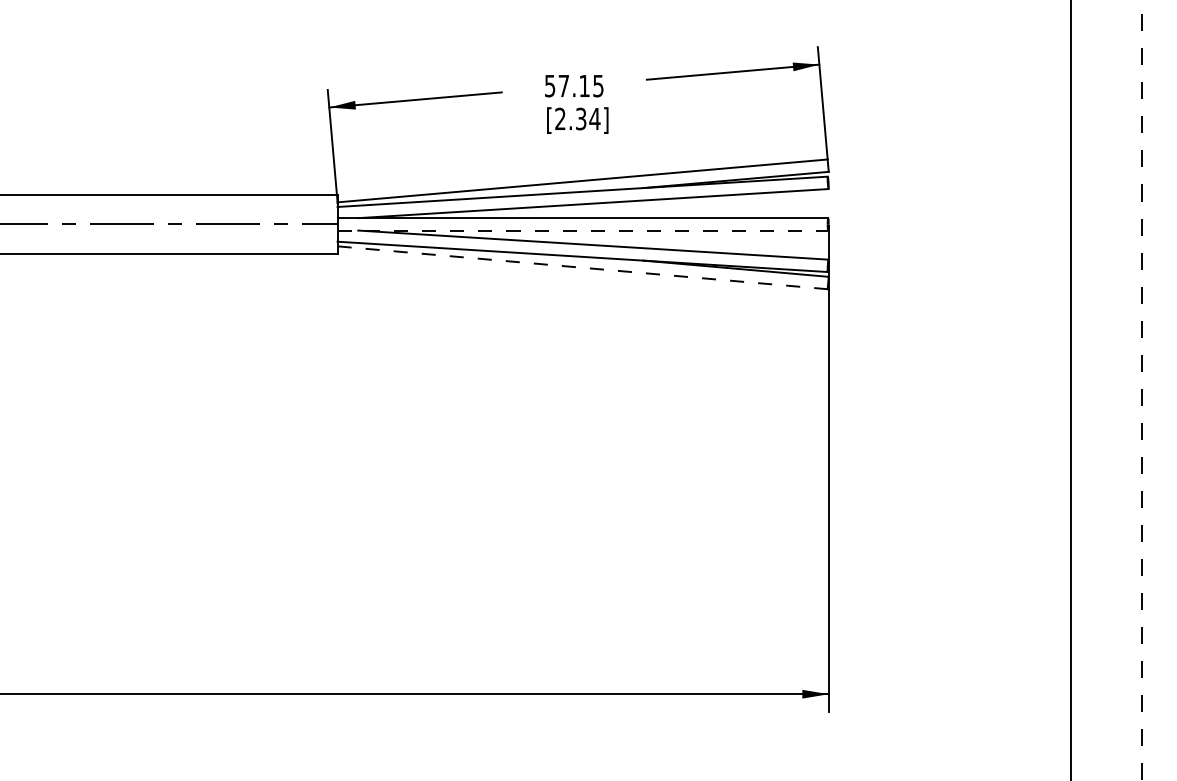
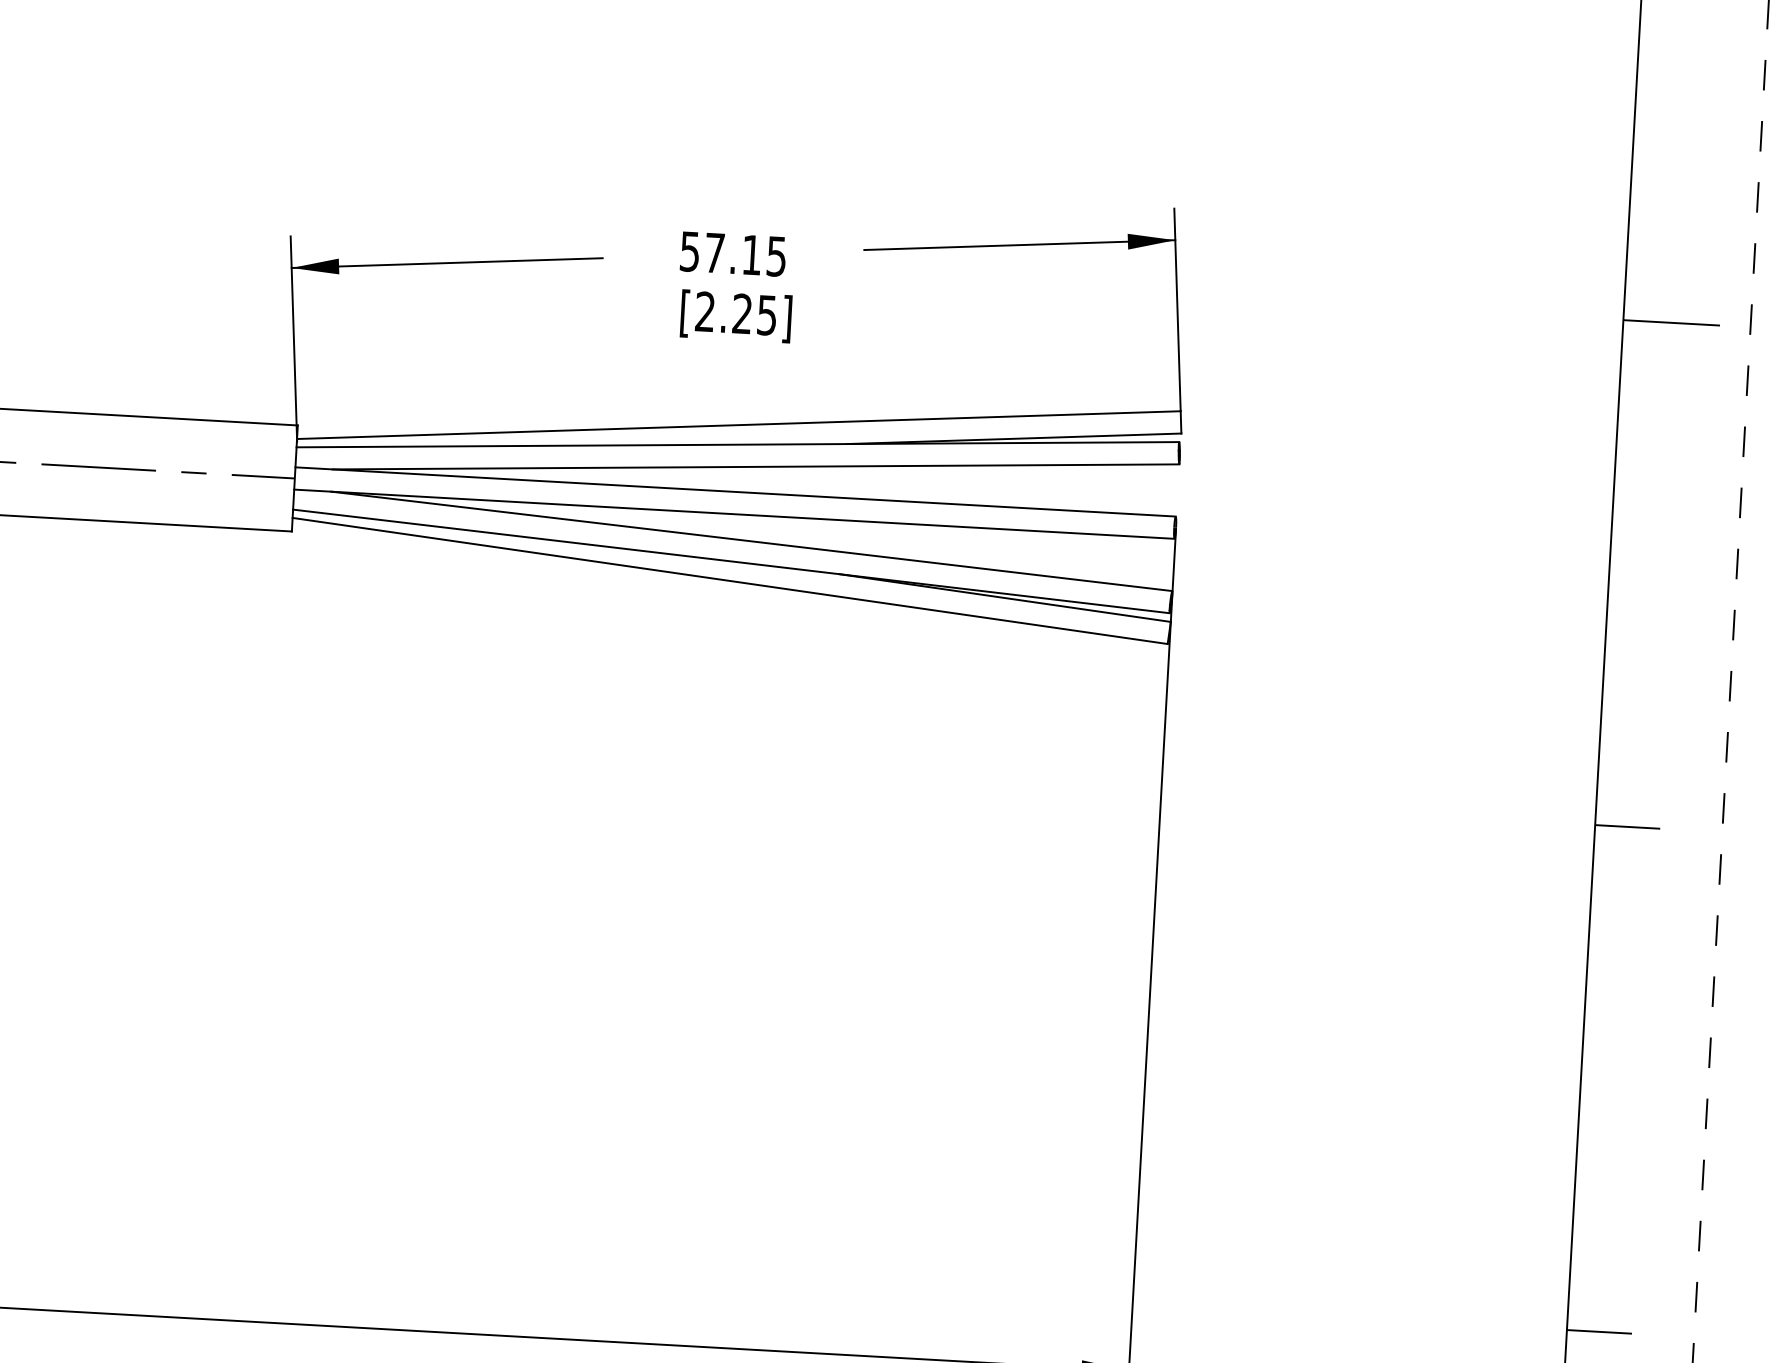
line: (1097, 95) -> (1671, 323), added
text: (588, 119) -> (755, 315), [2.34] -> [2.25]
line: (583, 230) -> (735, 514), dashed -> solid
line: (582, 267) -> (729, 580), dashed -> solid
line: (1088, 376) -> (1626, 826), added
line: (1088, 657) -> (1598, 1330), added

